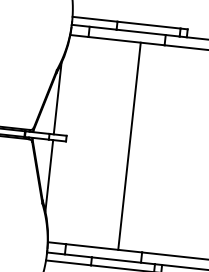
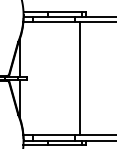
line: (129, 145) -> (79, 78), moved

